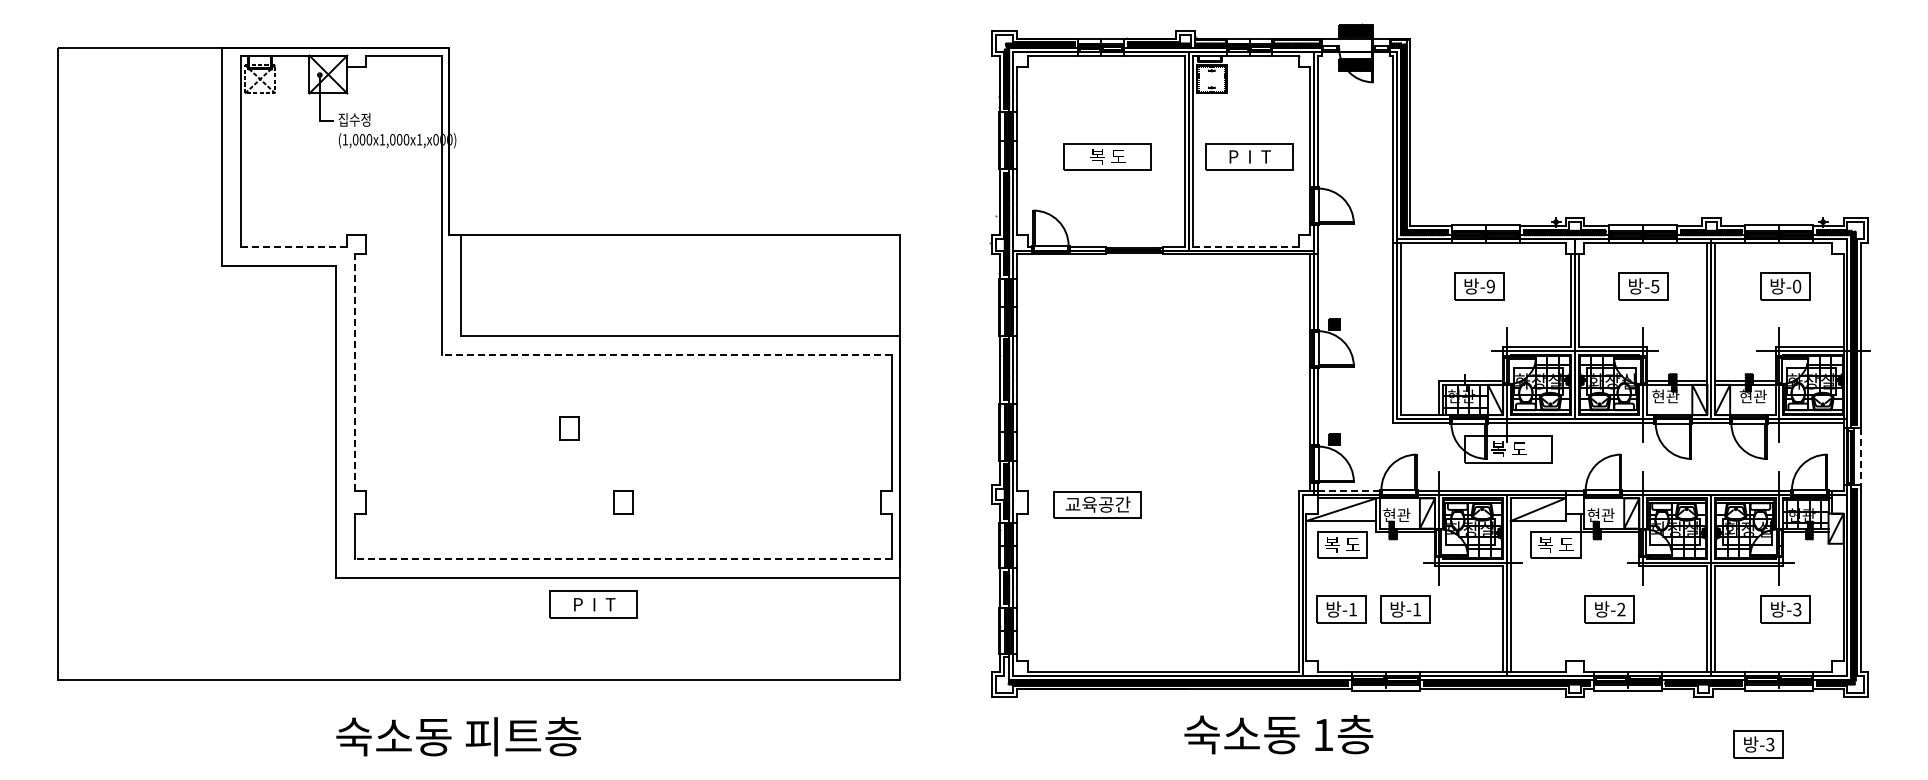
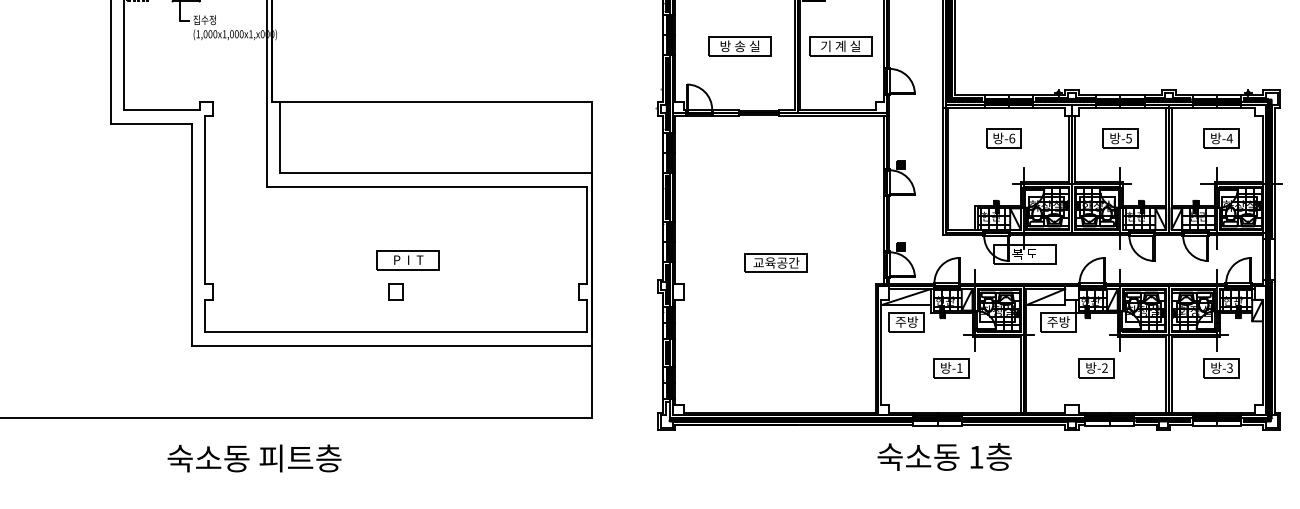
text: (1107, 156) -> (739, 46), 복 도 -> 방 송 실
text: (1249, 156) -> (840, 46), P  I  T -> 기 계 실
line: (294, 246) -> (162, 110), dashed -> solid
line: (1245, 246) -> (837, 110), dashed -> solid
text: (1490, 286) -> (1011, 138), -9 -> -6
text: (1796, 286) -> (1229, 138), -0 -> -4
line: (666, 354) -> (426, 186), dashed -> solid
line: (354, 372) -> (204, 199), dashed -> solid
hatch: (1468, 382) -> (996, 206), added
hatch: (1669, 399) -> (1139, 218), added
hatch: (1752, 399) -> (1198, 218), added
part: (569, 428) -> (357, 239), removed
line: (1860, 457) -> (1274, 260), dashed -> solid
line: (1349, 490) -> (911, 283), dashed -> solid
part: (1097, 504) -> (776, 262), moved
hatch: (1399, 513) -> (947, 299), added
hatch: (1604, 513) -> (1092, 299), added
text: (1342, 544) -> (906, 321), 복 도 -> 주방
text: (1555, 544) -> (1058, 321), 복 도 -> 주방
line: (623, 558) -> (395, 331), dashed -> solid
part: (593, 604) -> (407, 260), moved
part: (1341, 609) -> (906, 368), removed
text: (1278, 734) -> (944, 456), moved
text: (458, 736) -> (254, 458), moved
part: (1758, 744) -> (1202, 463), removed

